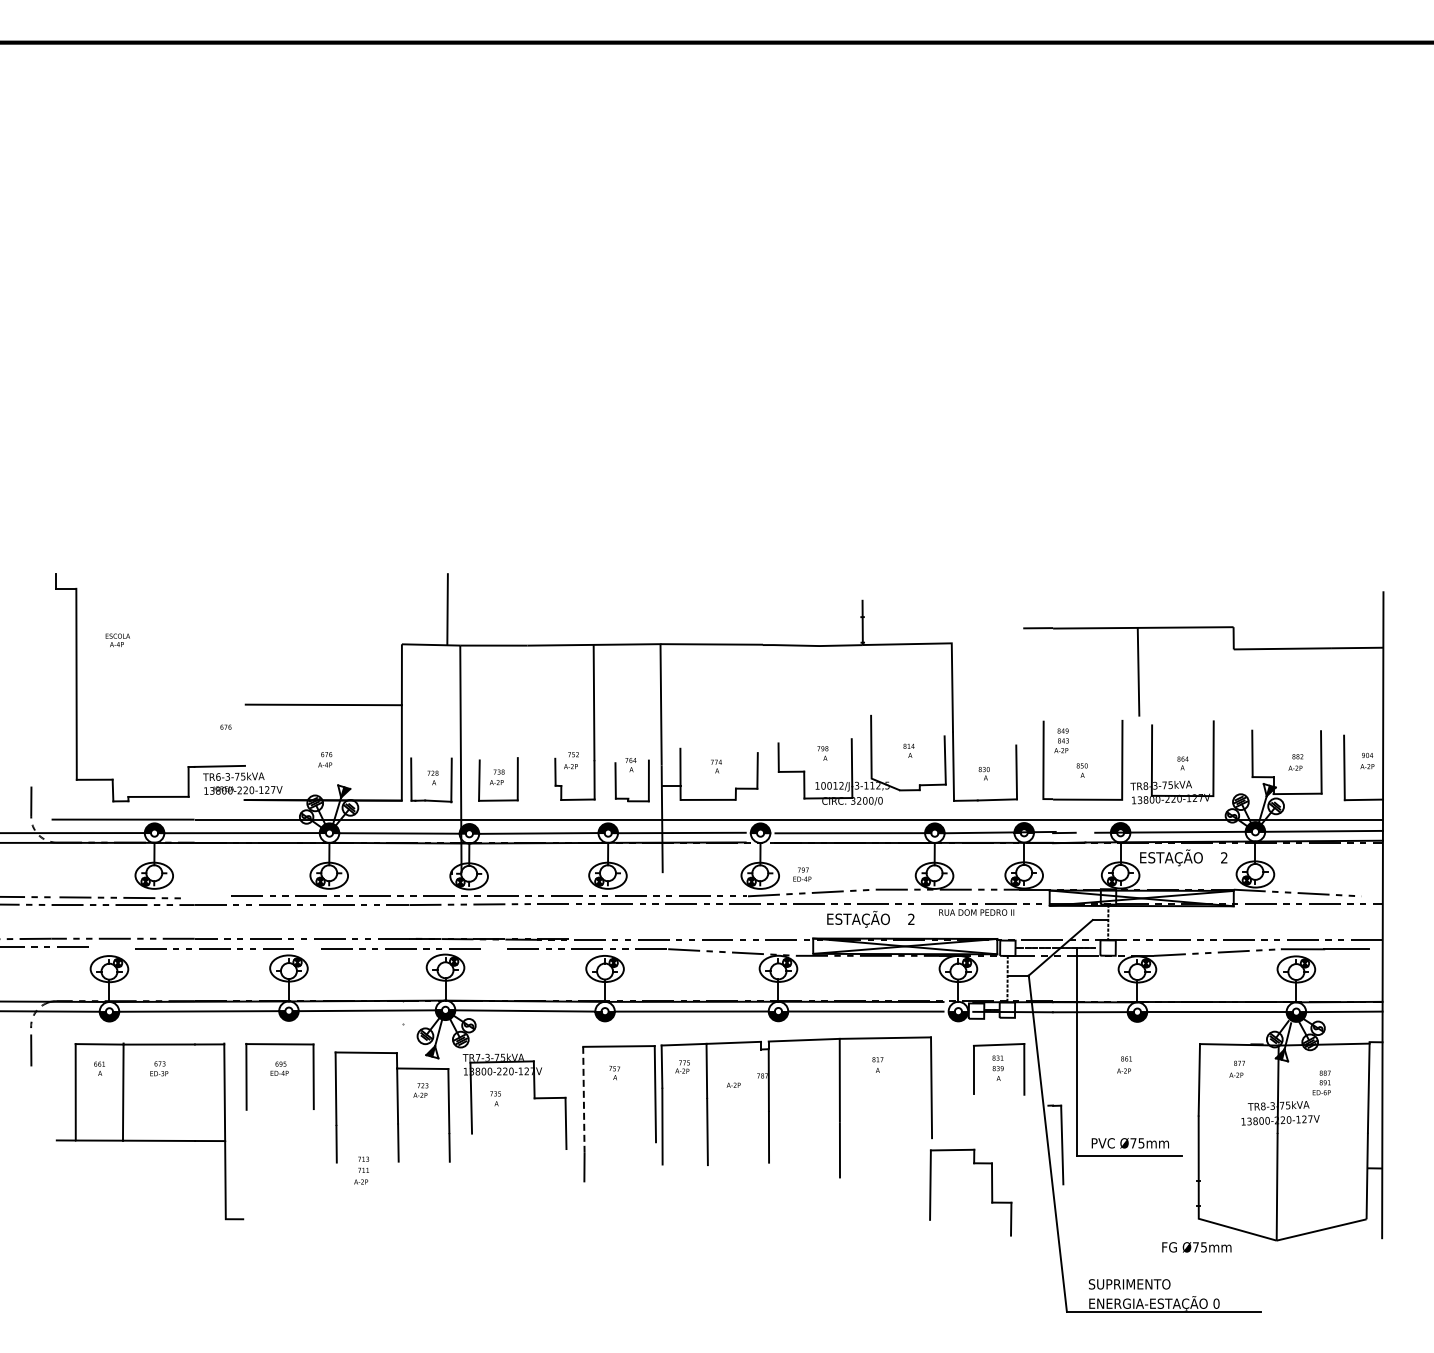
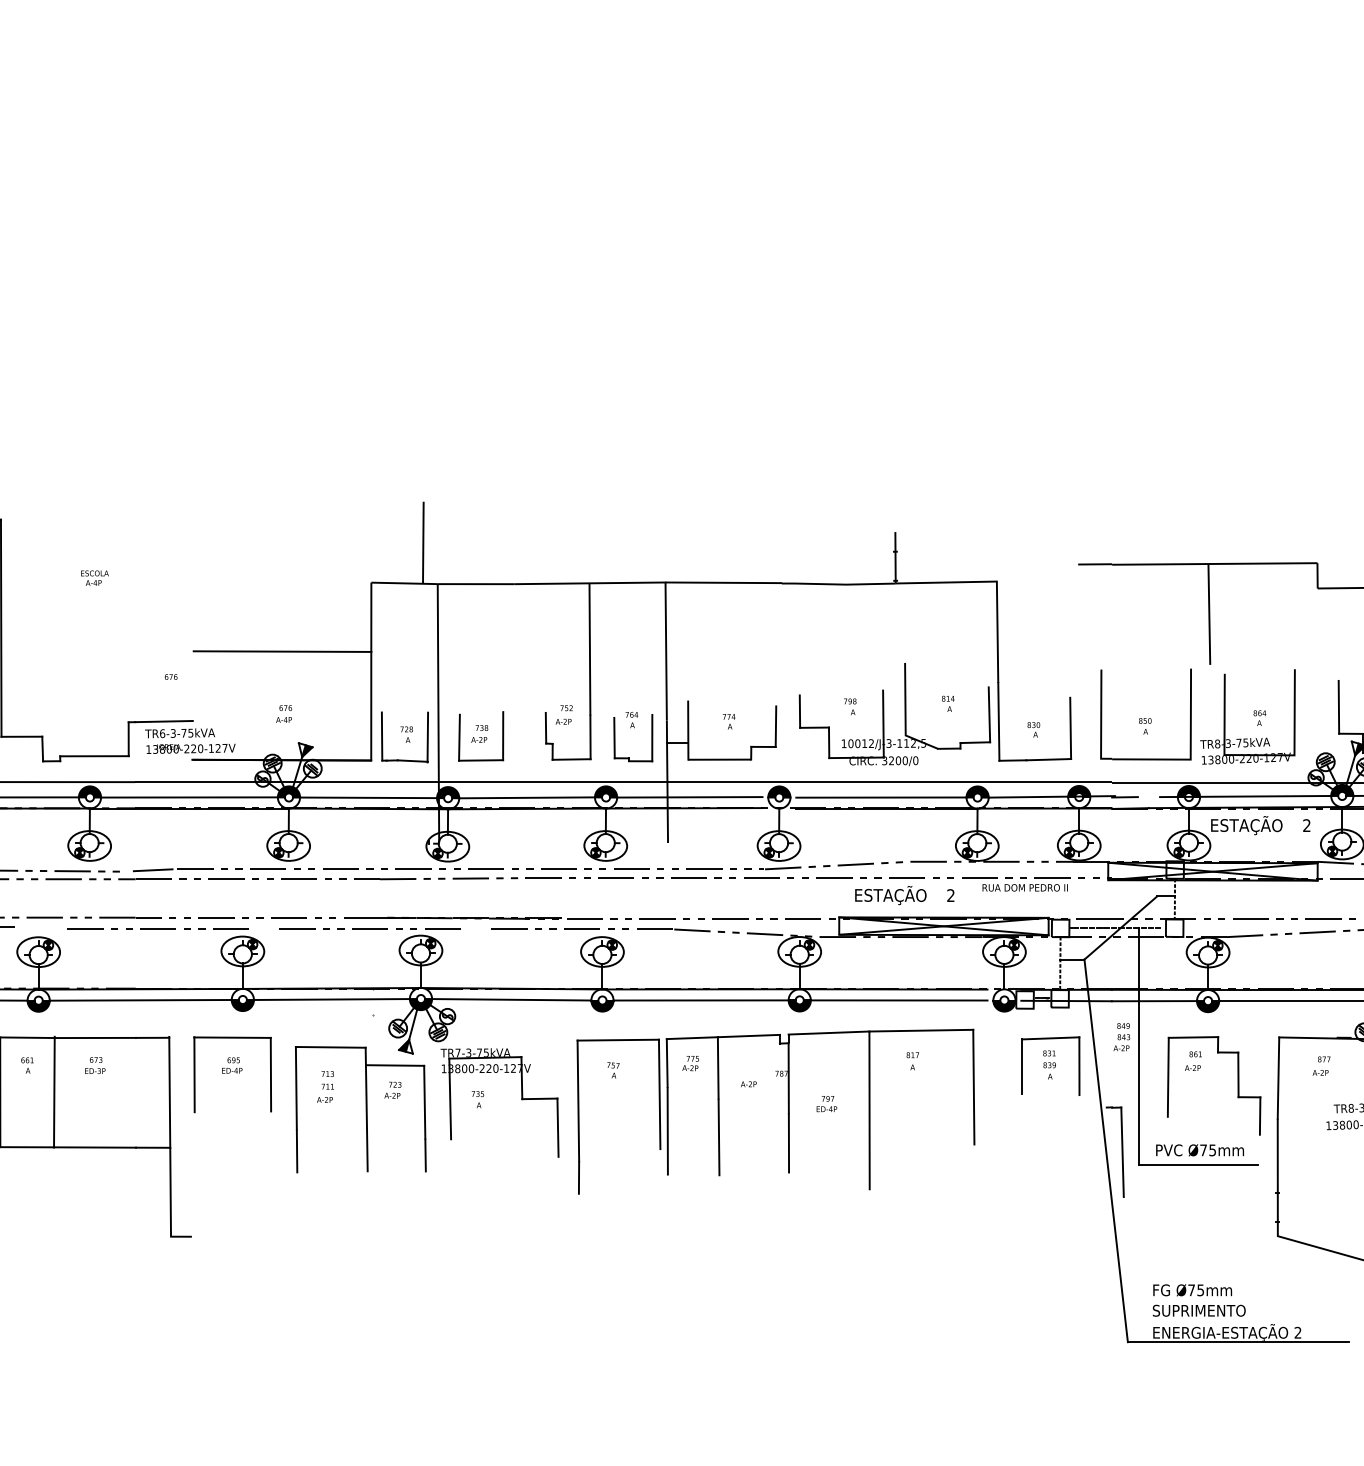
text: (117, 639) -> (94, 577), moved
text: (1061, 740) -> (1121, 1036), moved
text: (802, 874) -> (827, 1103), moved
line: (210, 896) -> (153, 869), added
line: (583, 1100) -> (577, 1101), dashed -> solid
text: (361, 1170) -> (325, 1086), moved
part: (991, 1192) -> (1237, 1085), moved
text: (1196, 1247) -> (1192, 1290), moved
text: (1216, 1303) -> (1298, 1332), 0 -> 2

